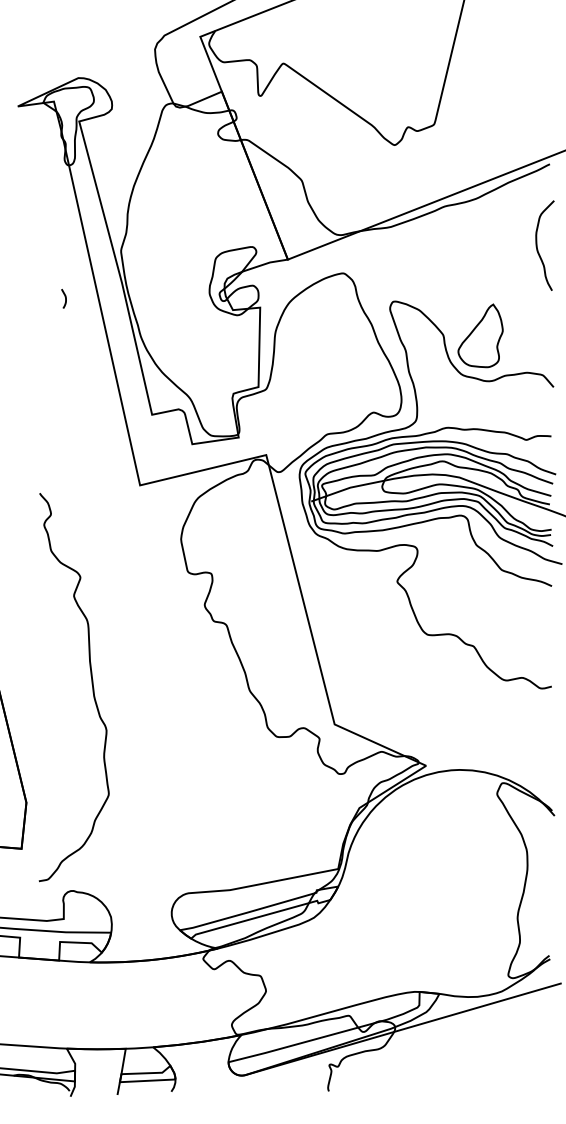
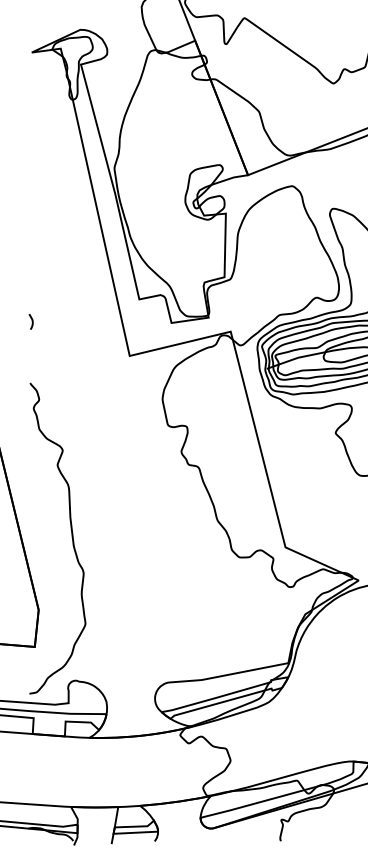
curve: (65, 298) -> (32, 321), moved
curve: (91, 684) -> (71, 536), moved

